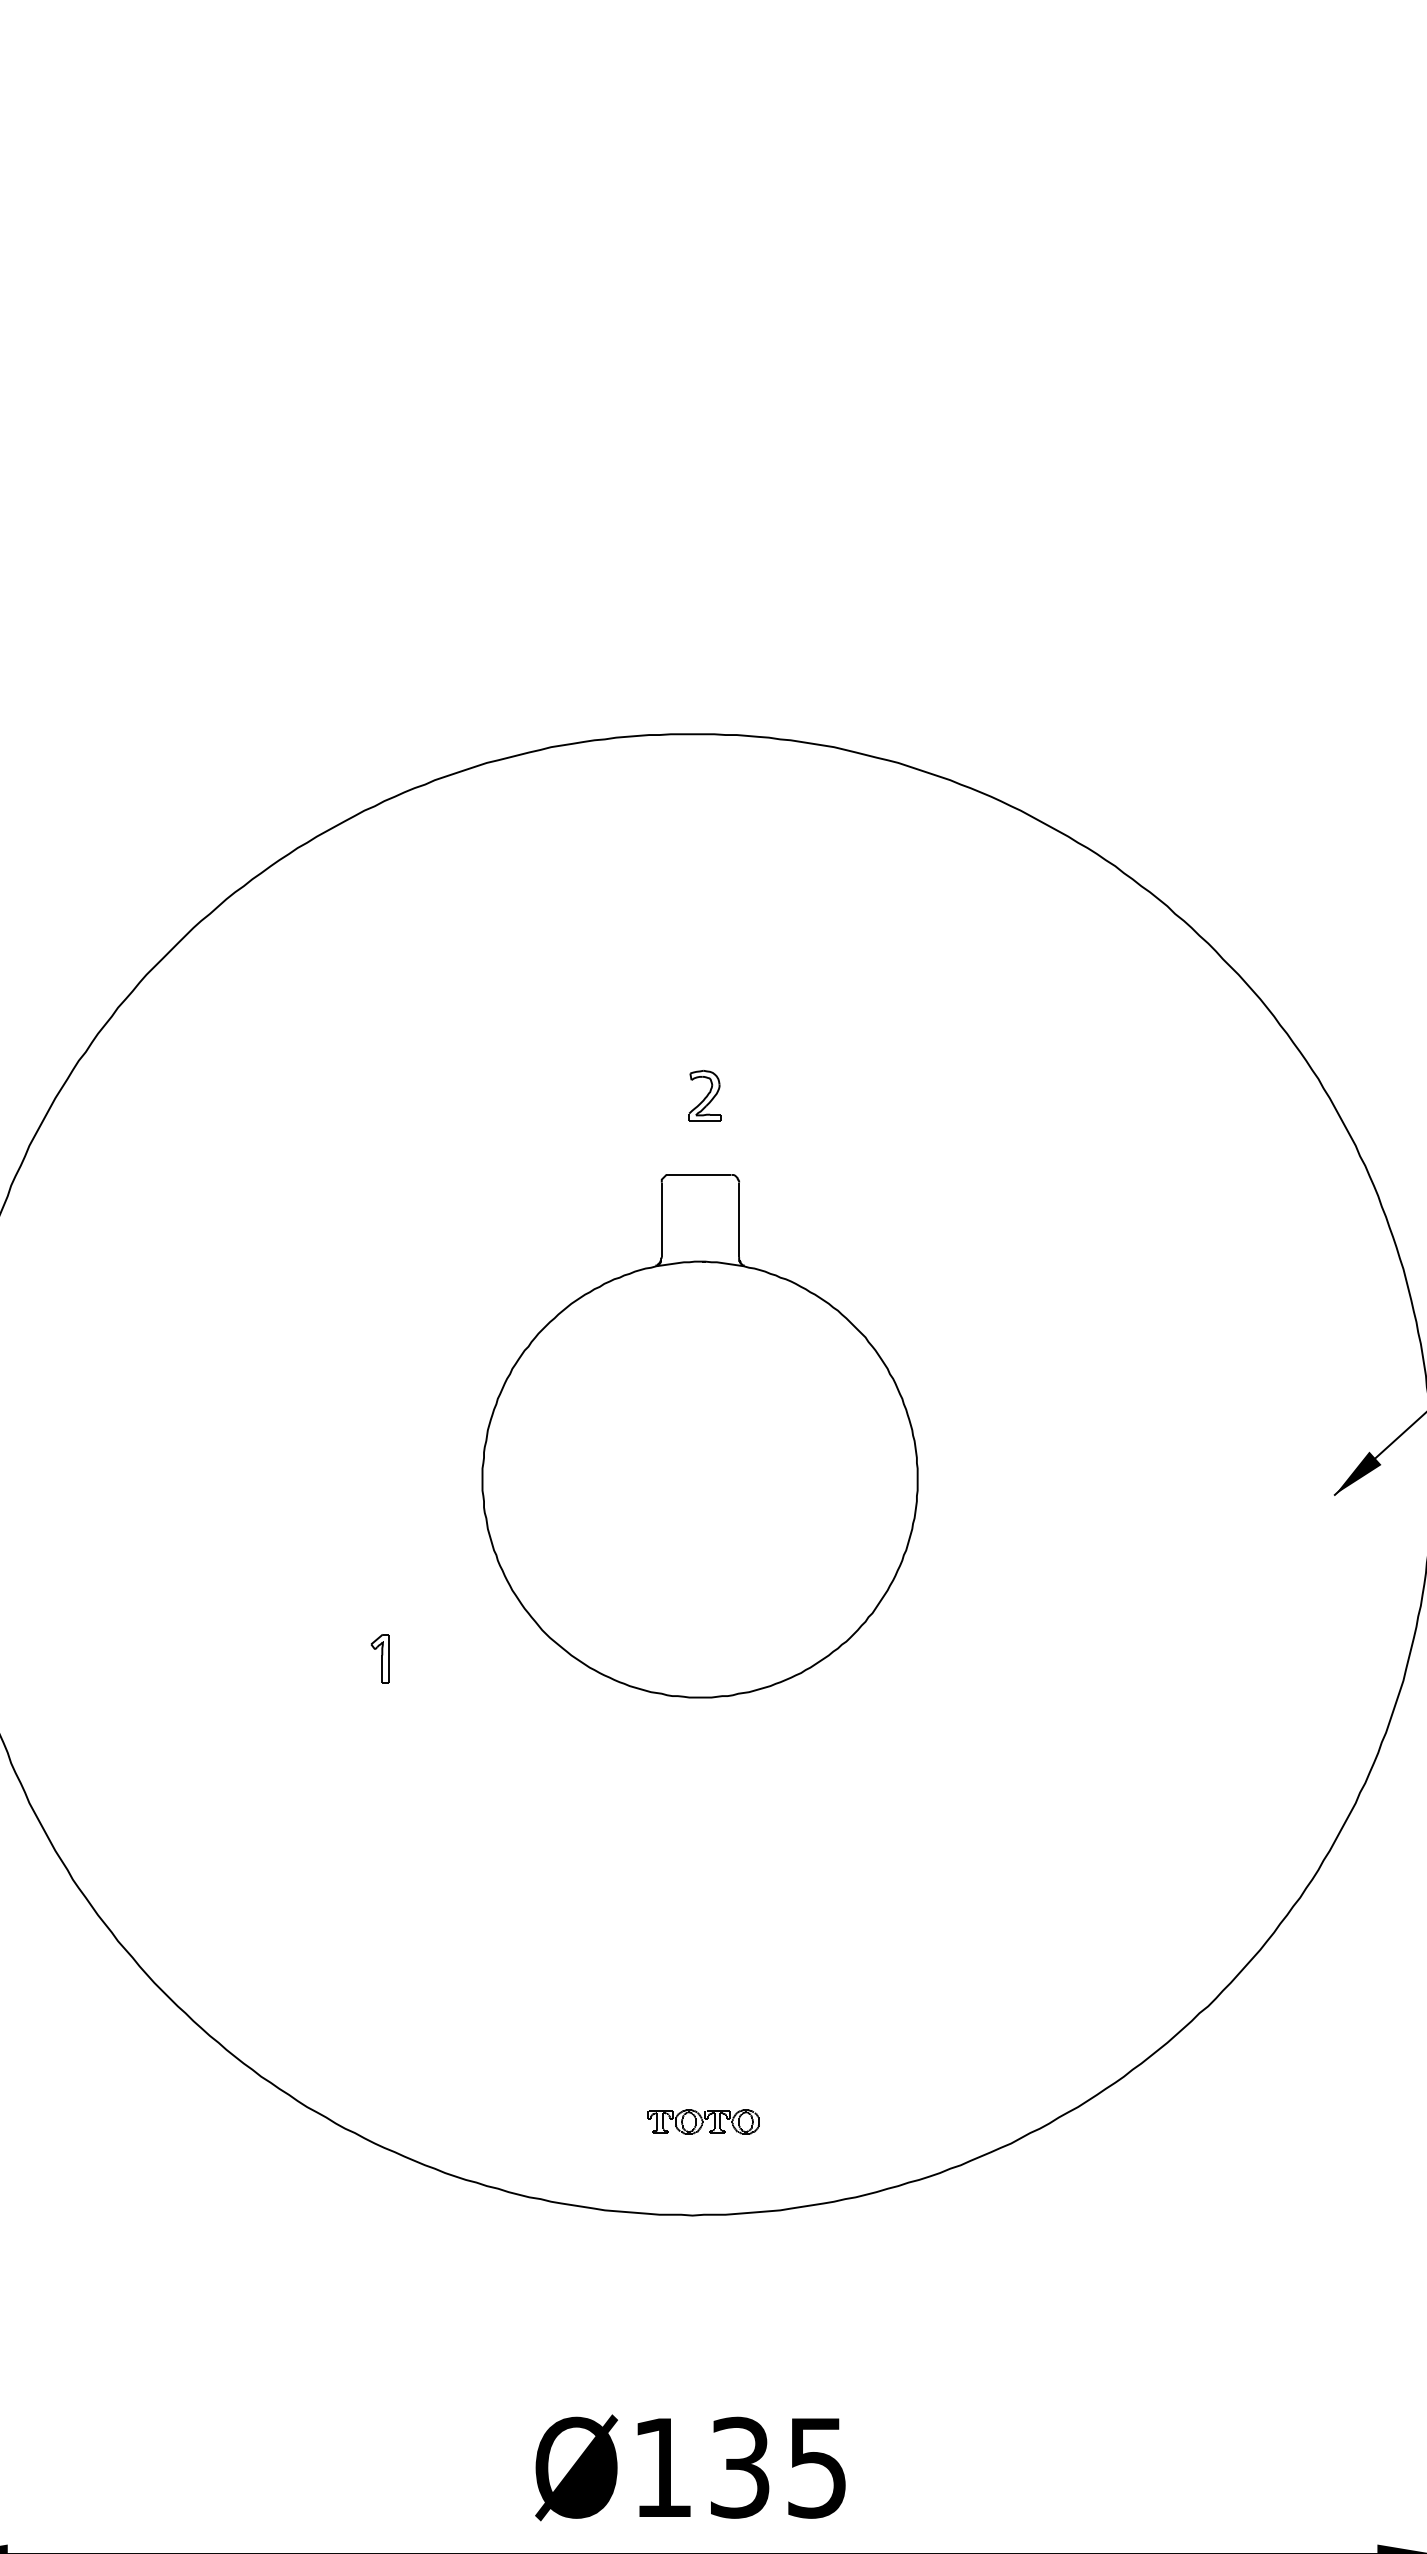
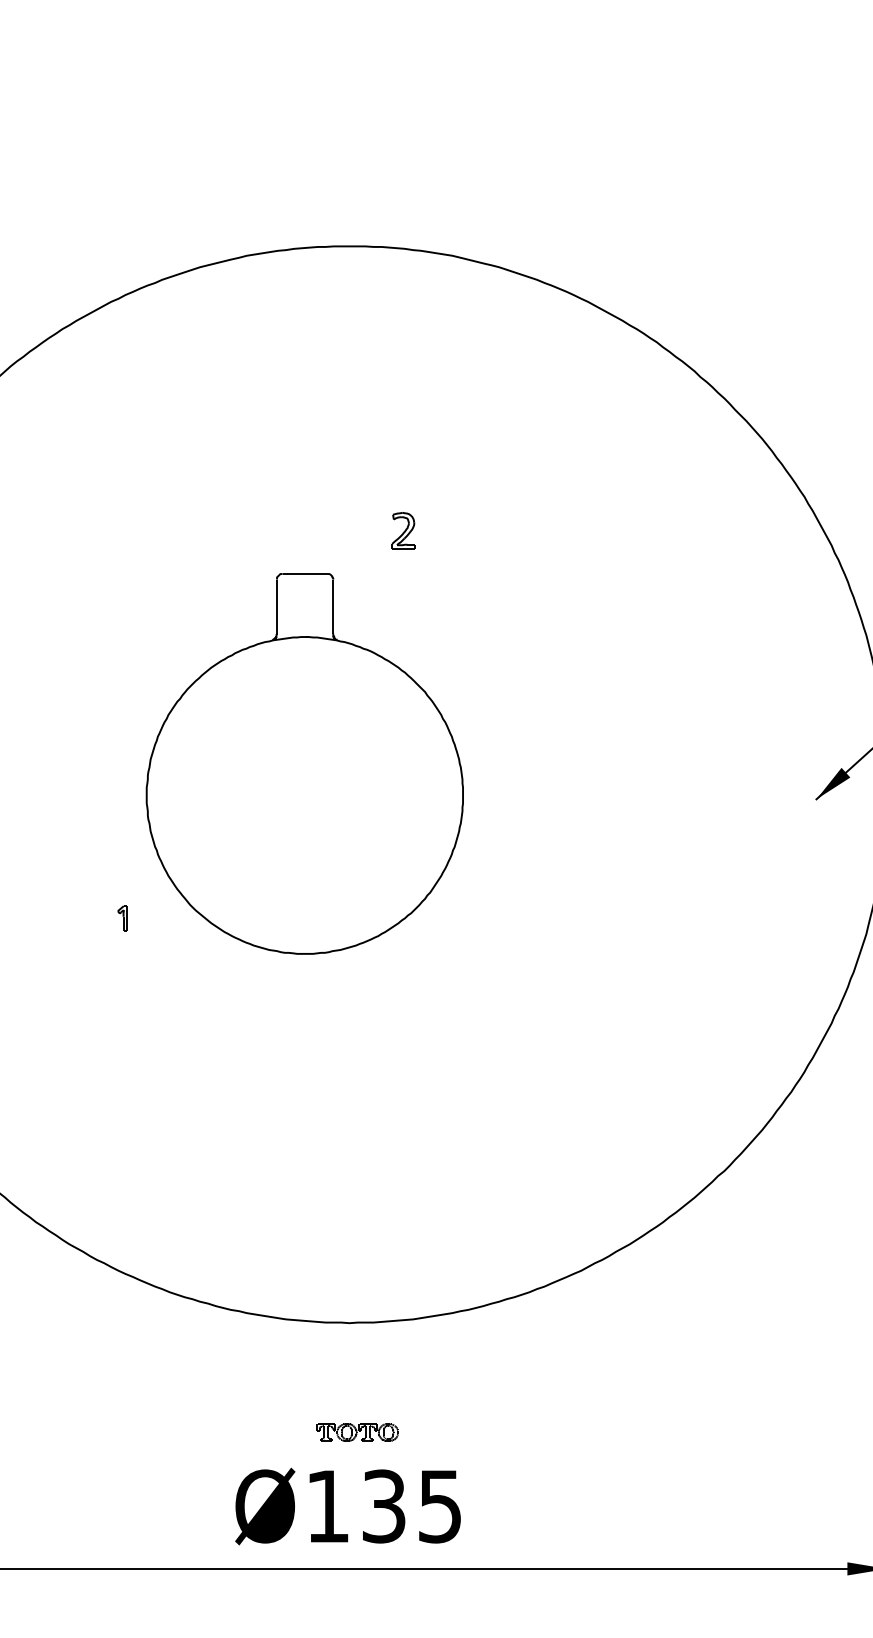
part: (704, 1095) -> (403, 530), moved
part: (699, 1436) -> (304, 764), moved
part: (379, 1658) -> (122, 918), size x0.7
part: (703, 2121) -> (357, 1432), moved

